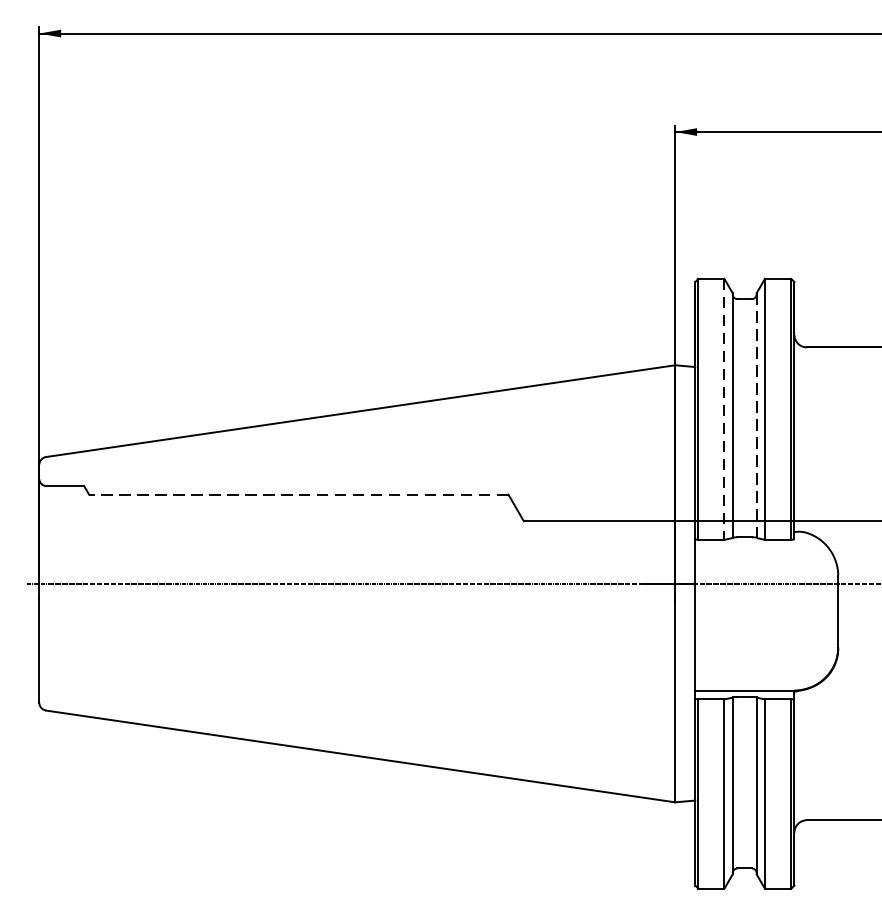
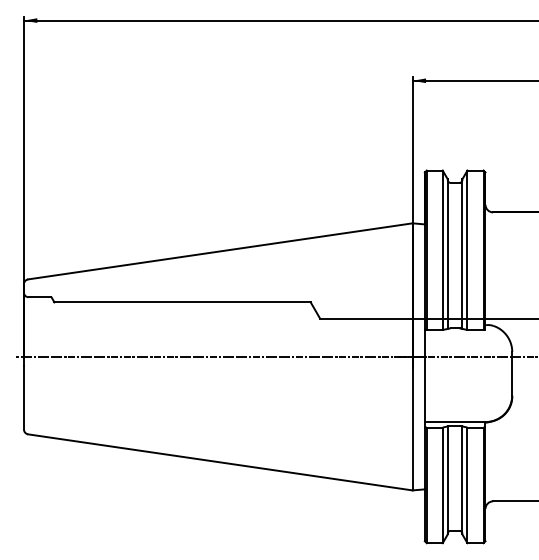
line: (724, 409) -> (442, 250), dashed -> solid
line: (756, 416) -> (462, 254), dashed -> solid
line: (298, 494) -> (182, 302), dashed -> solid

